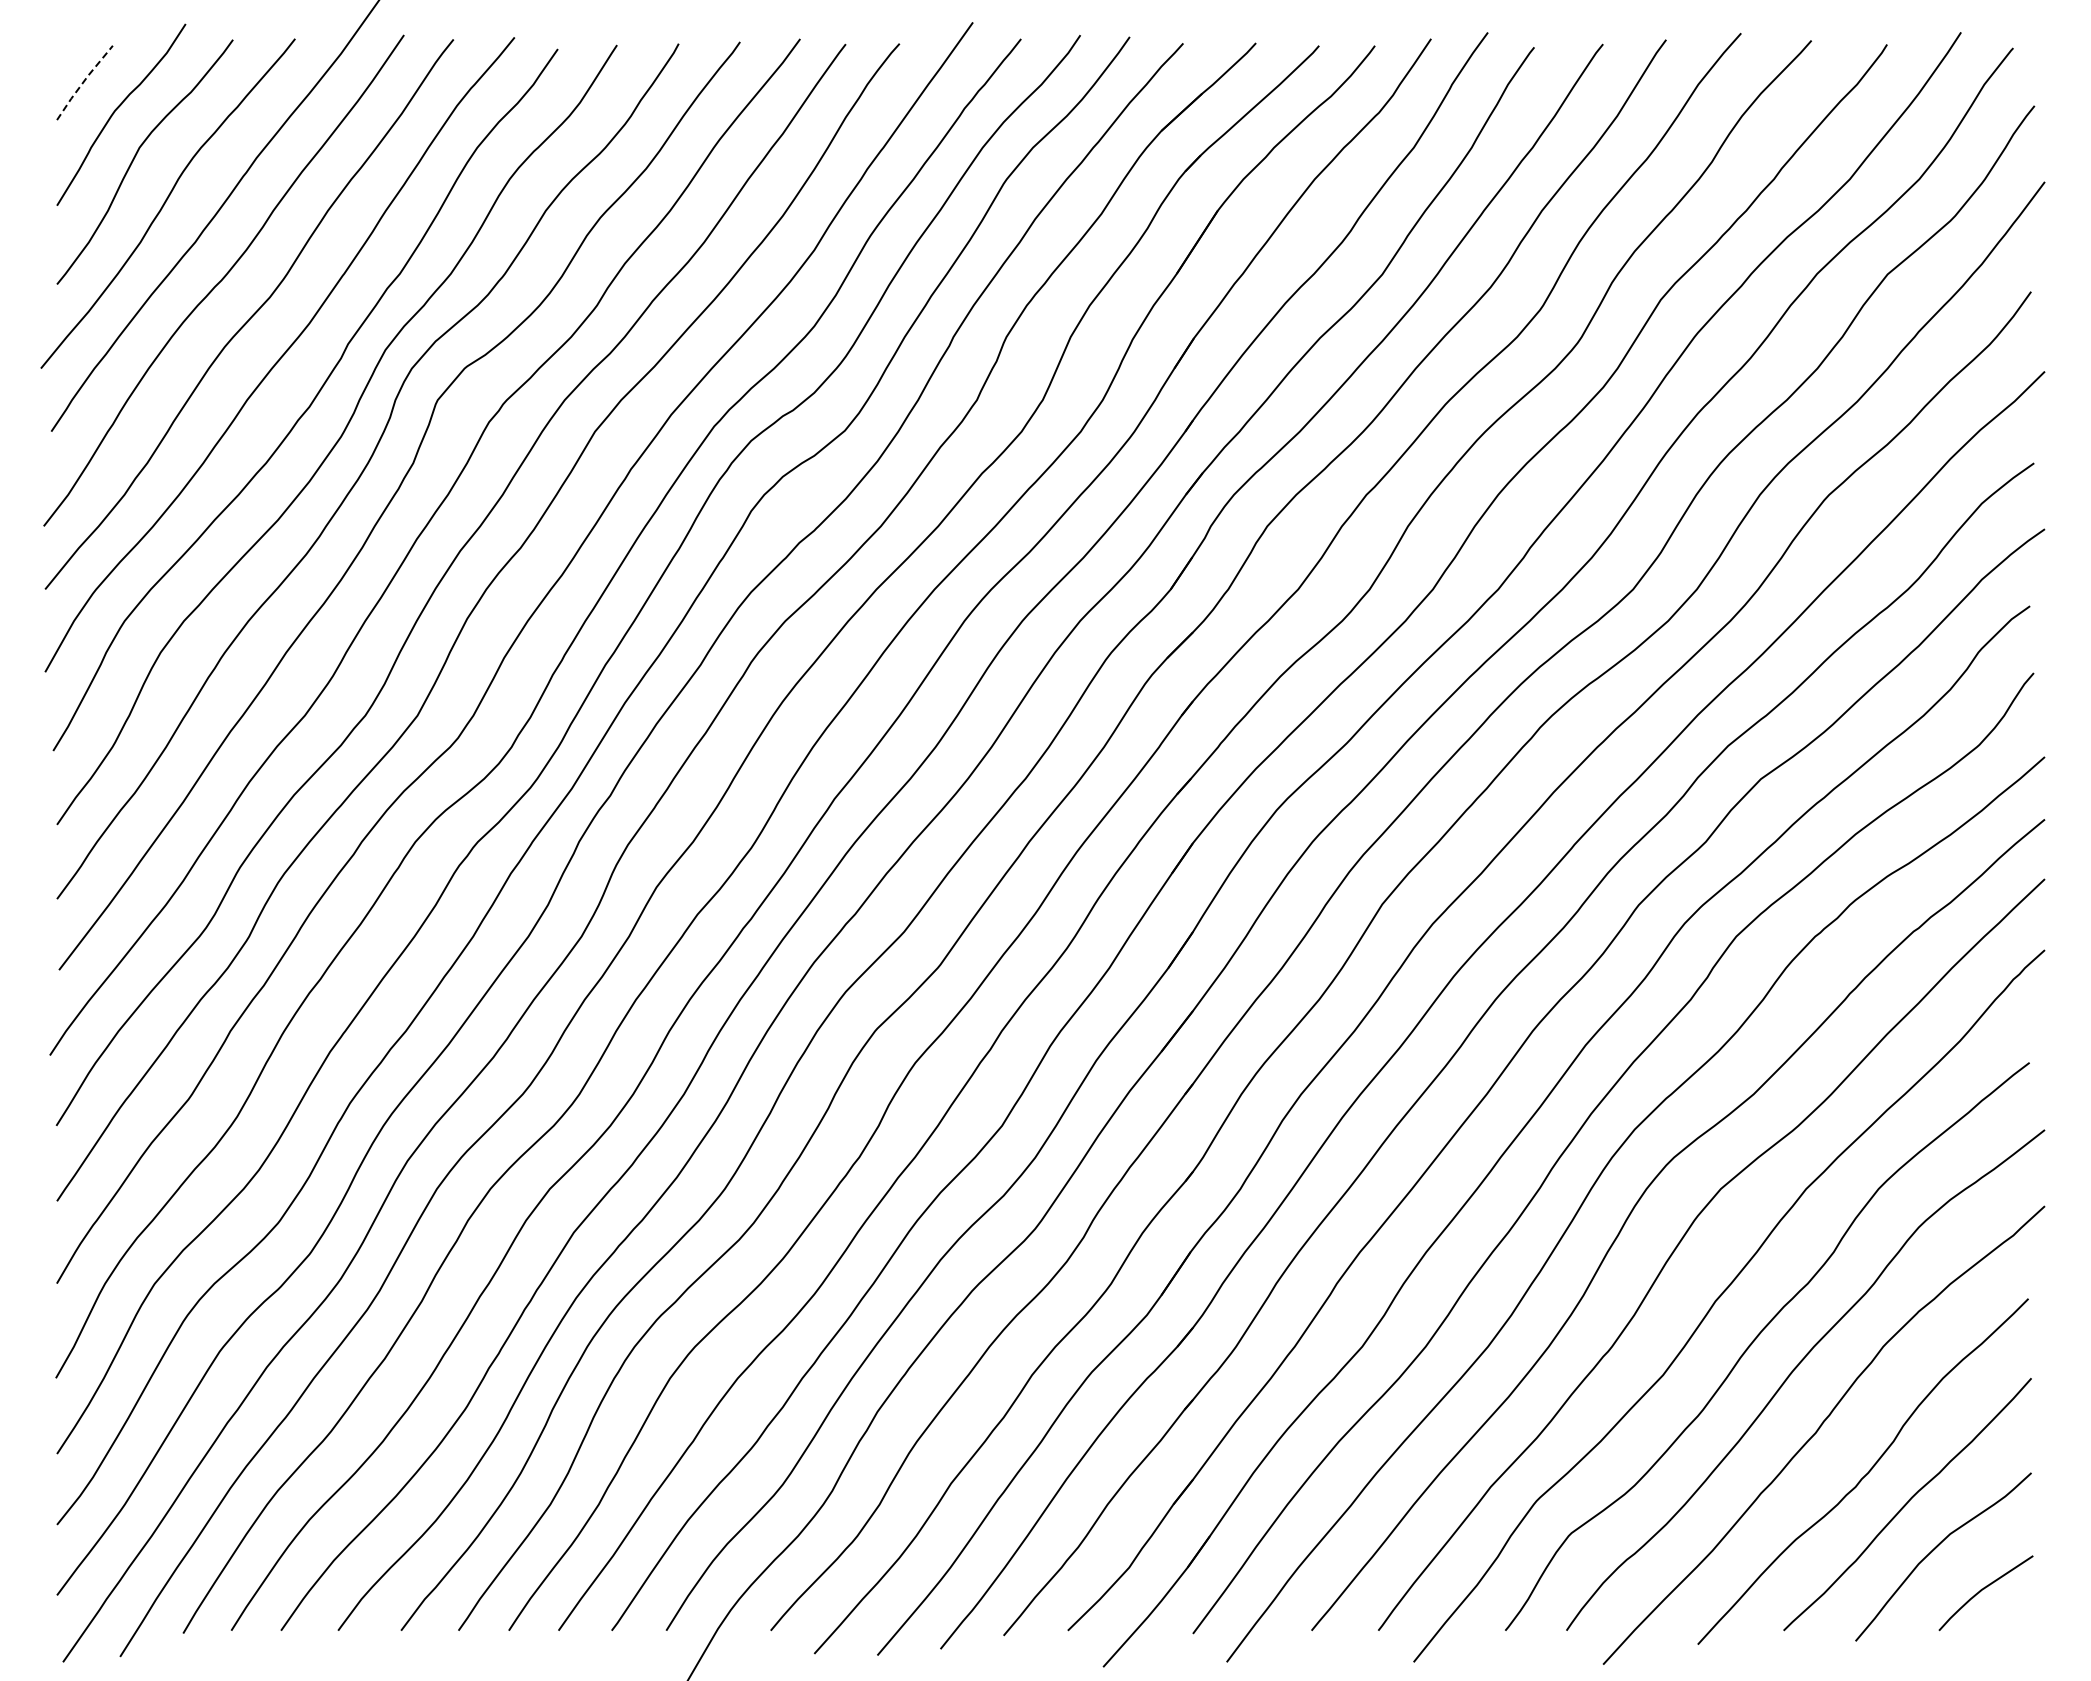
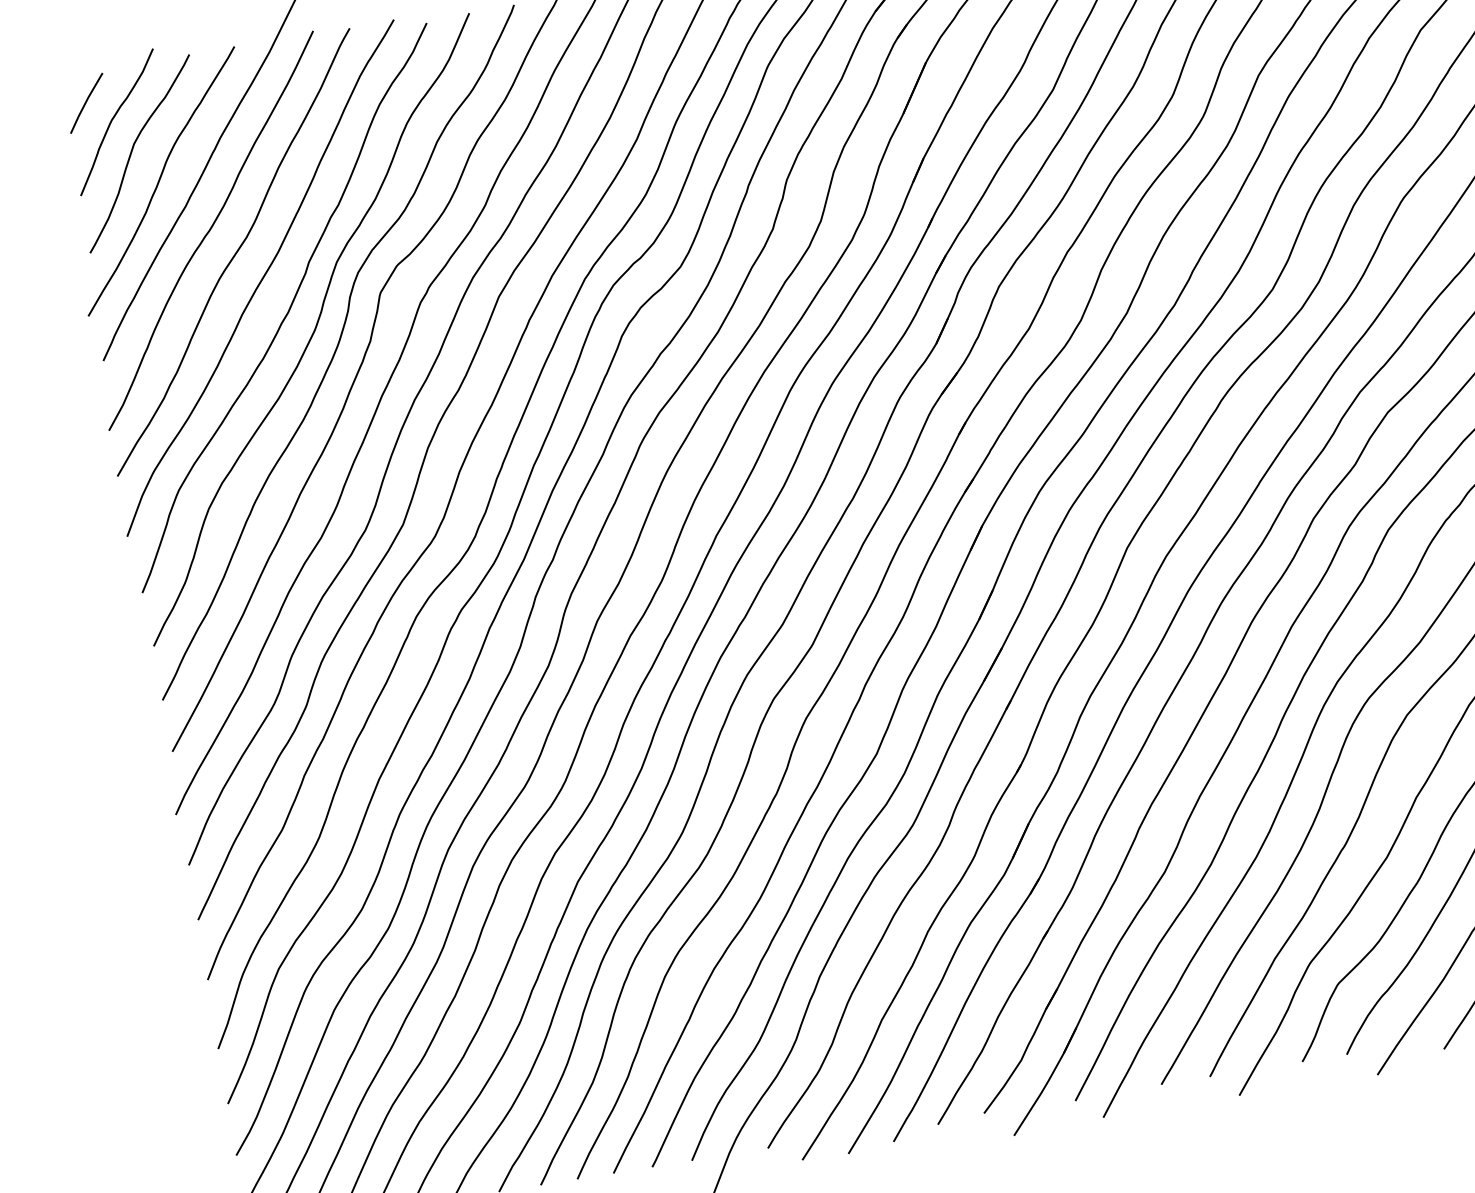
line: (83, 81) -> (85, 102), dashed -> solid

